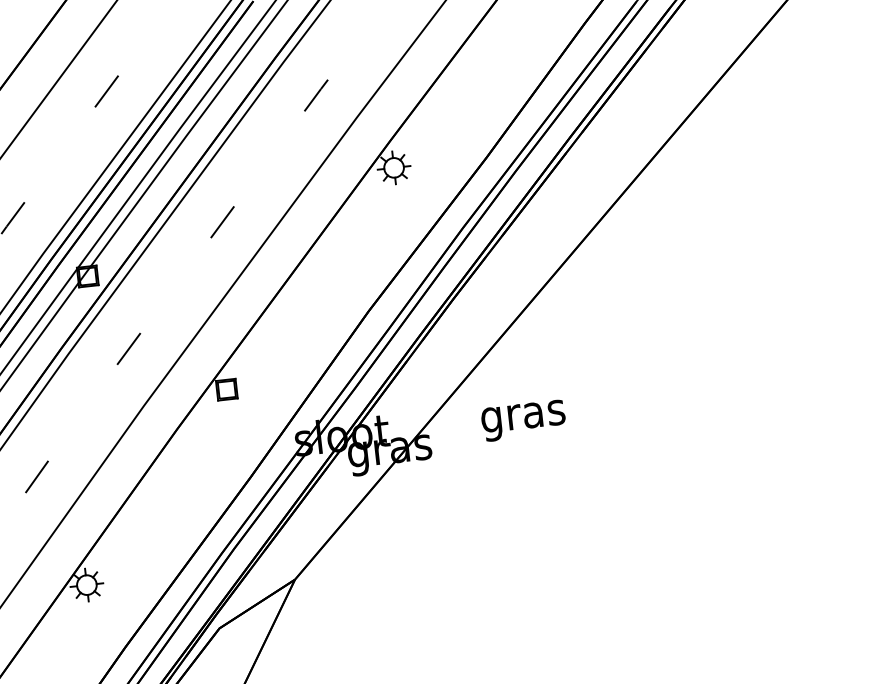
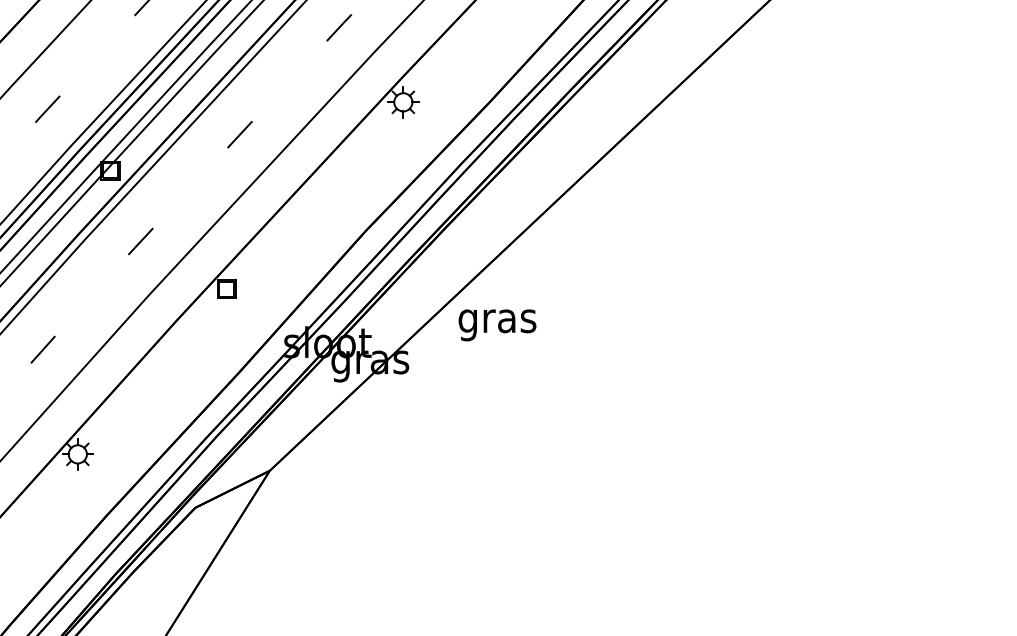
text: (523, 420) -> (497, 325), moved

